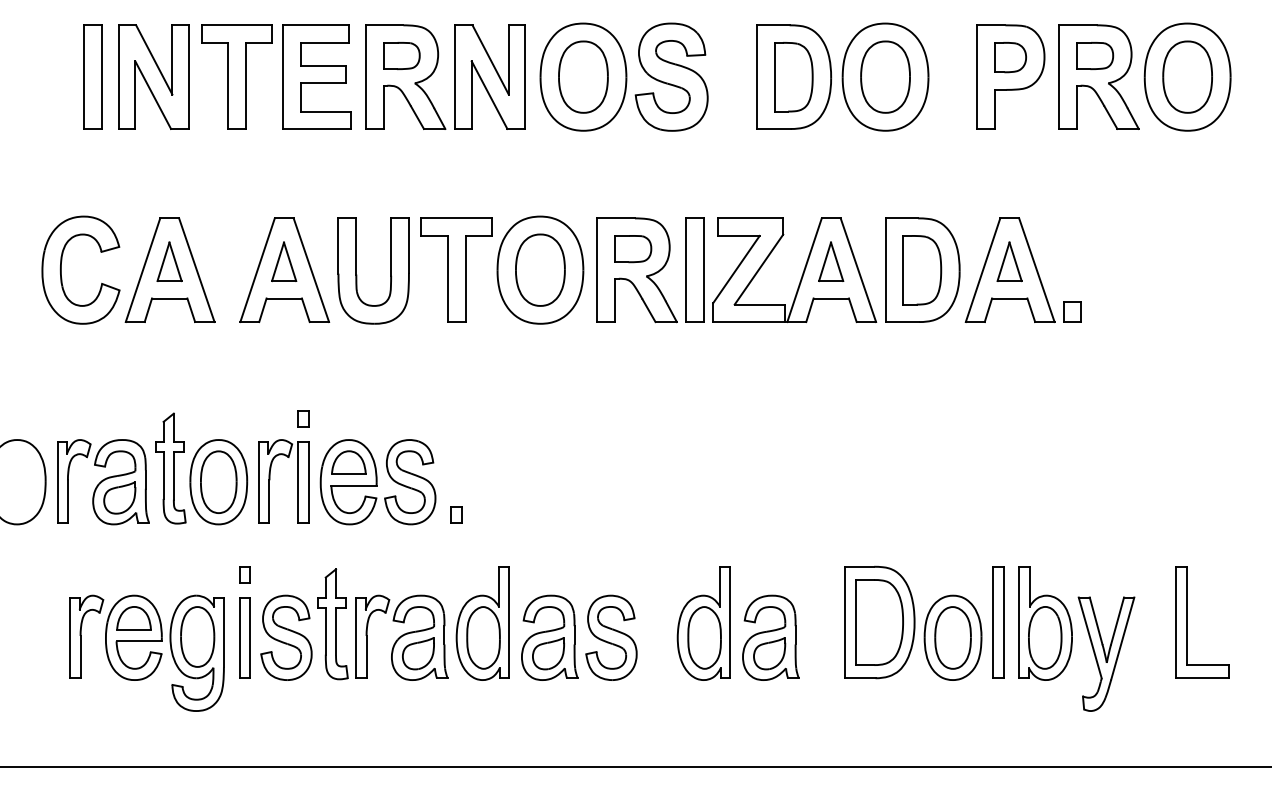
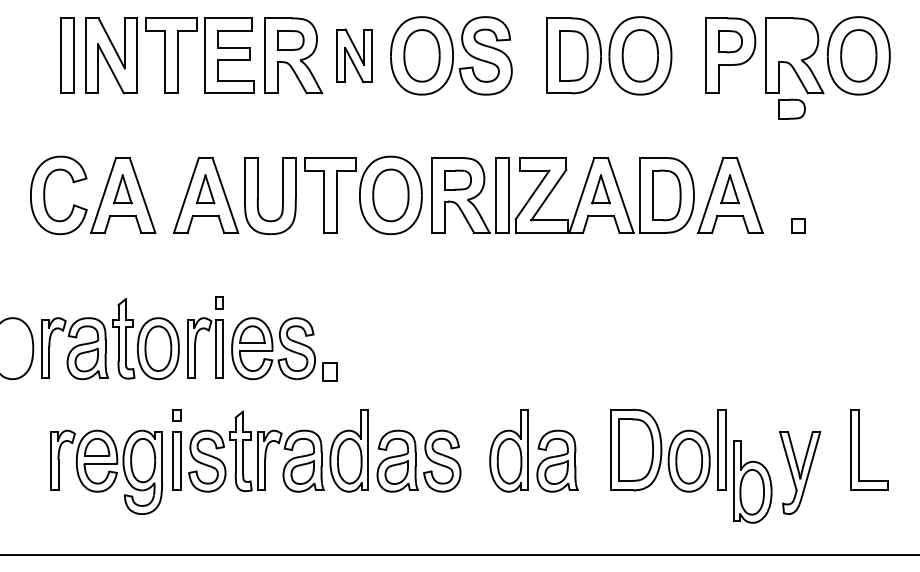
part: (1095, 56) -> (792, 109), moved
part: (489, 76) -> (354, 55), size x0.7
part: (1072, 311) -> (798, 225), moved
part: (456, 514) -> (330, 372), size x1.6
part: (1045, 623) -> (752, 481), moved

